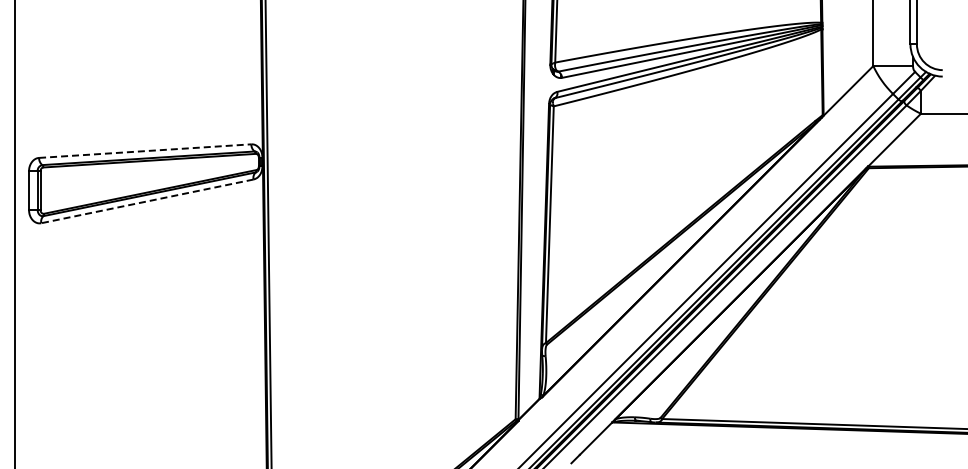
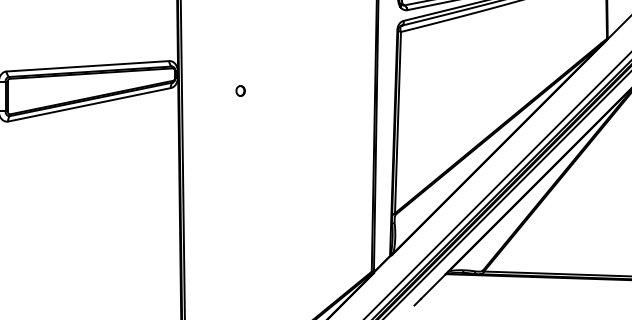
line: (145, 151) -> (88, 66), dashed -> solid
part: (344, 183) -> (240, 91), added
line: (146, 201) -> (88, 104), dashed -> solid

